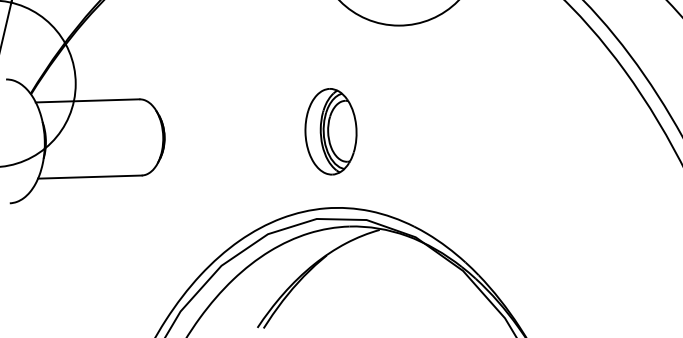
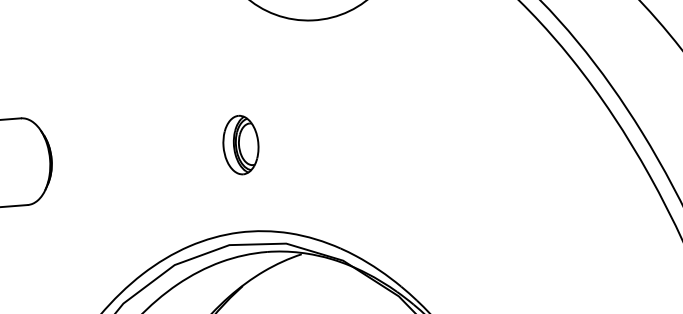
part: (330, 131) -> (240, 144), size x0.6

